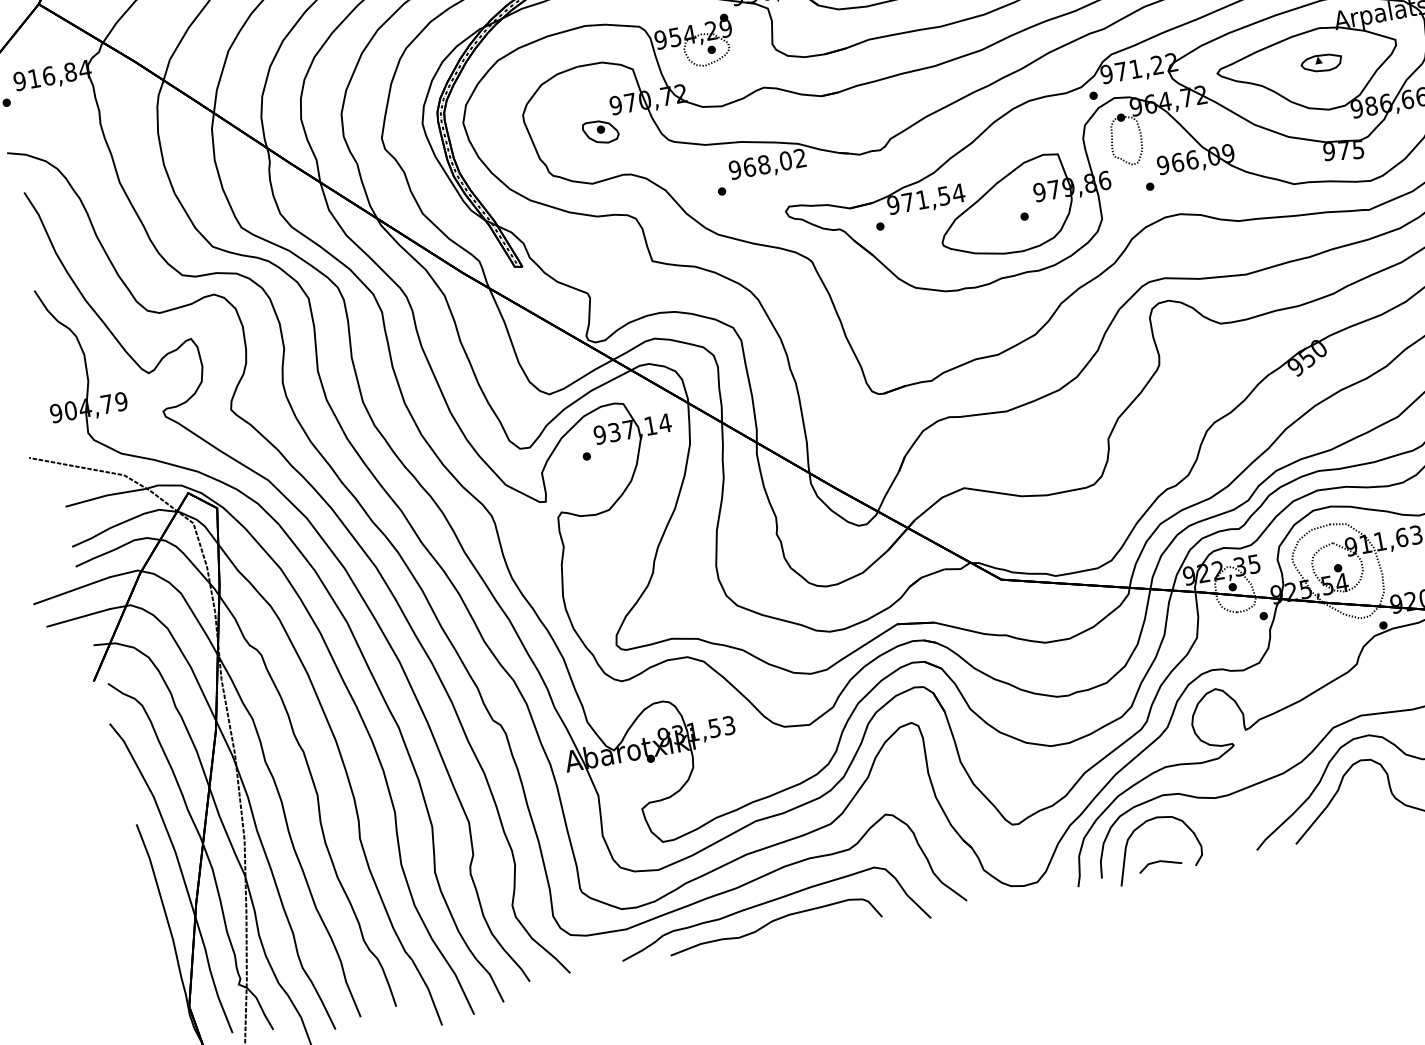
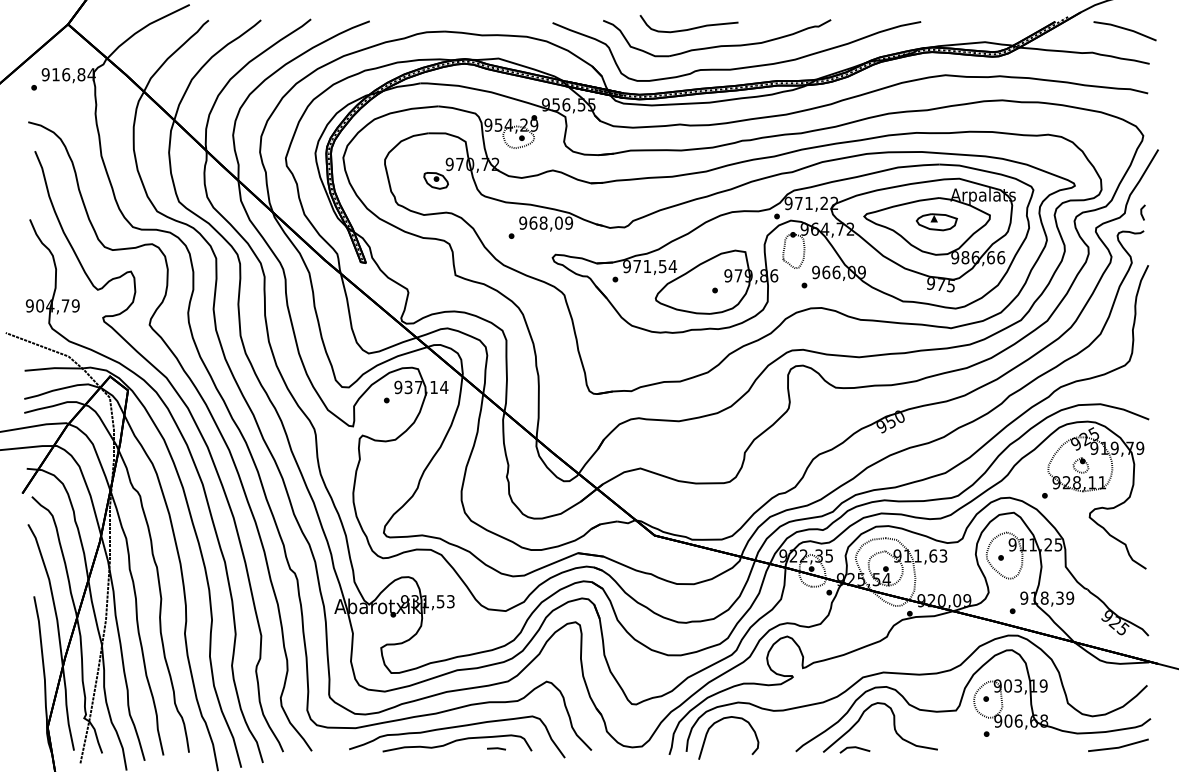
part: (1321, 63) -> (936, 222), size x1.43
text: (800, 157) -> (569, 222), 968,02 -> 968,09
line: (1159, 863) -> (854, 748), moved
line: (831, 922) -> (496, 748), added

